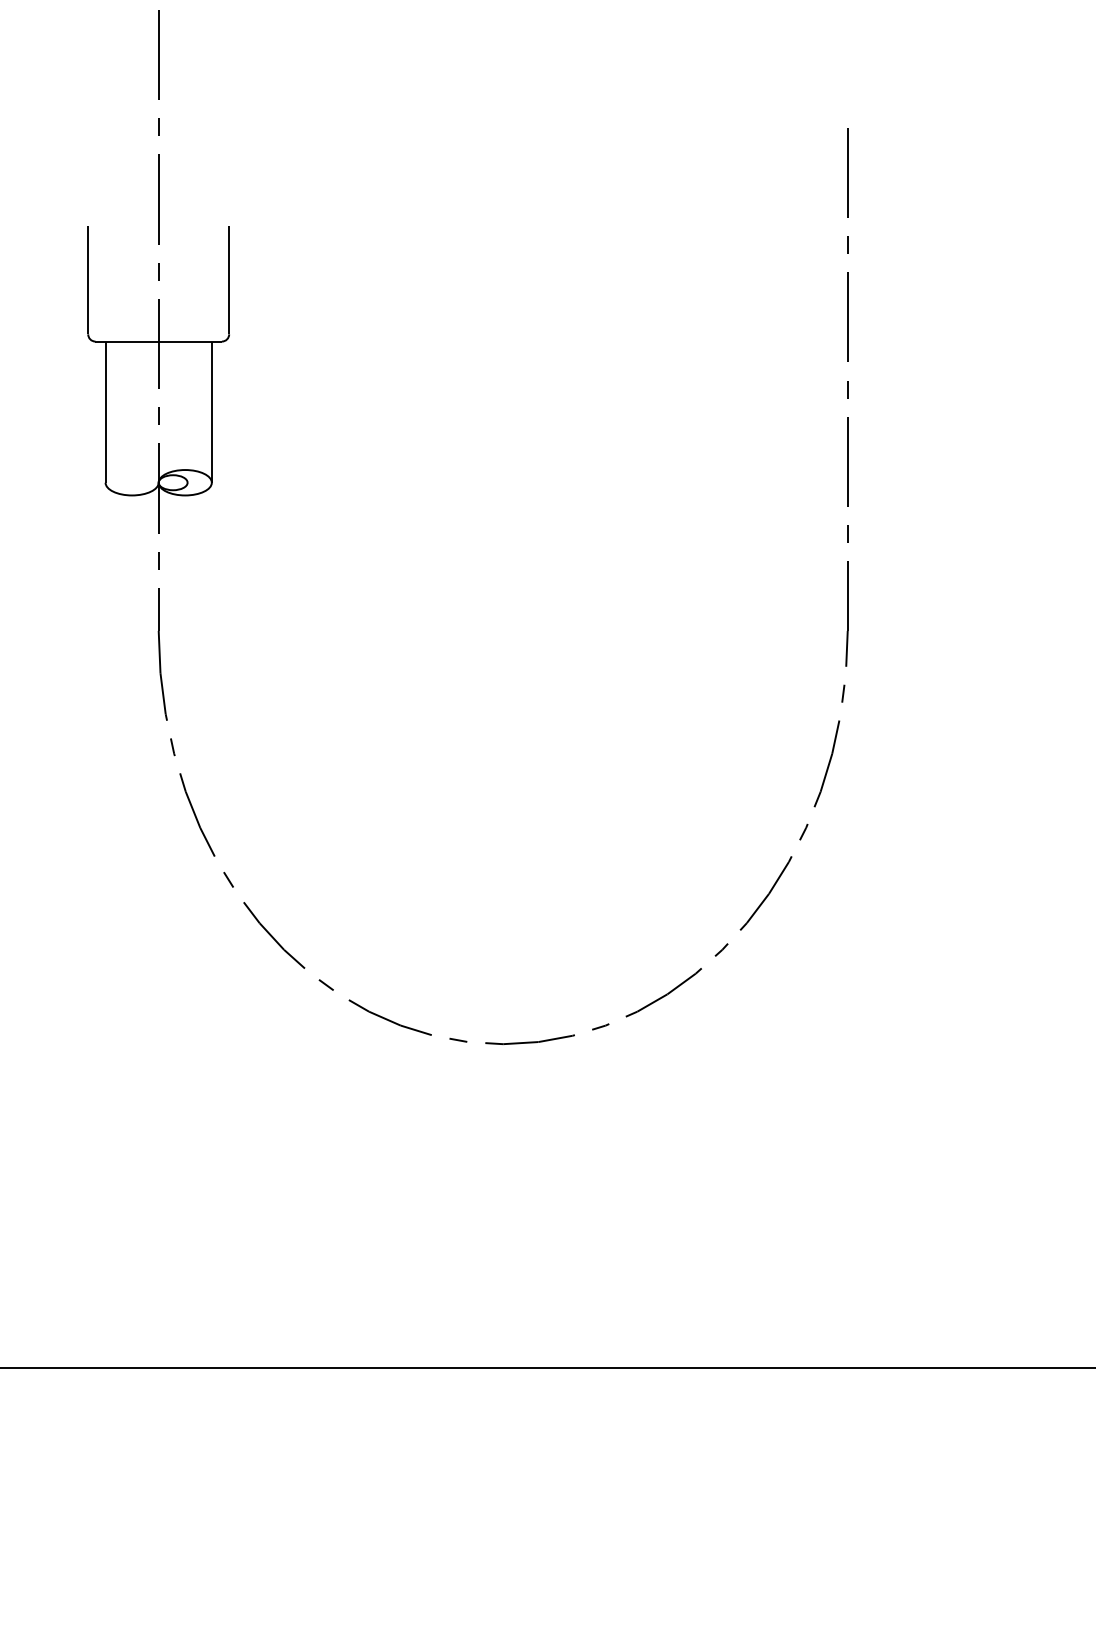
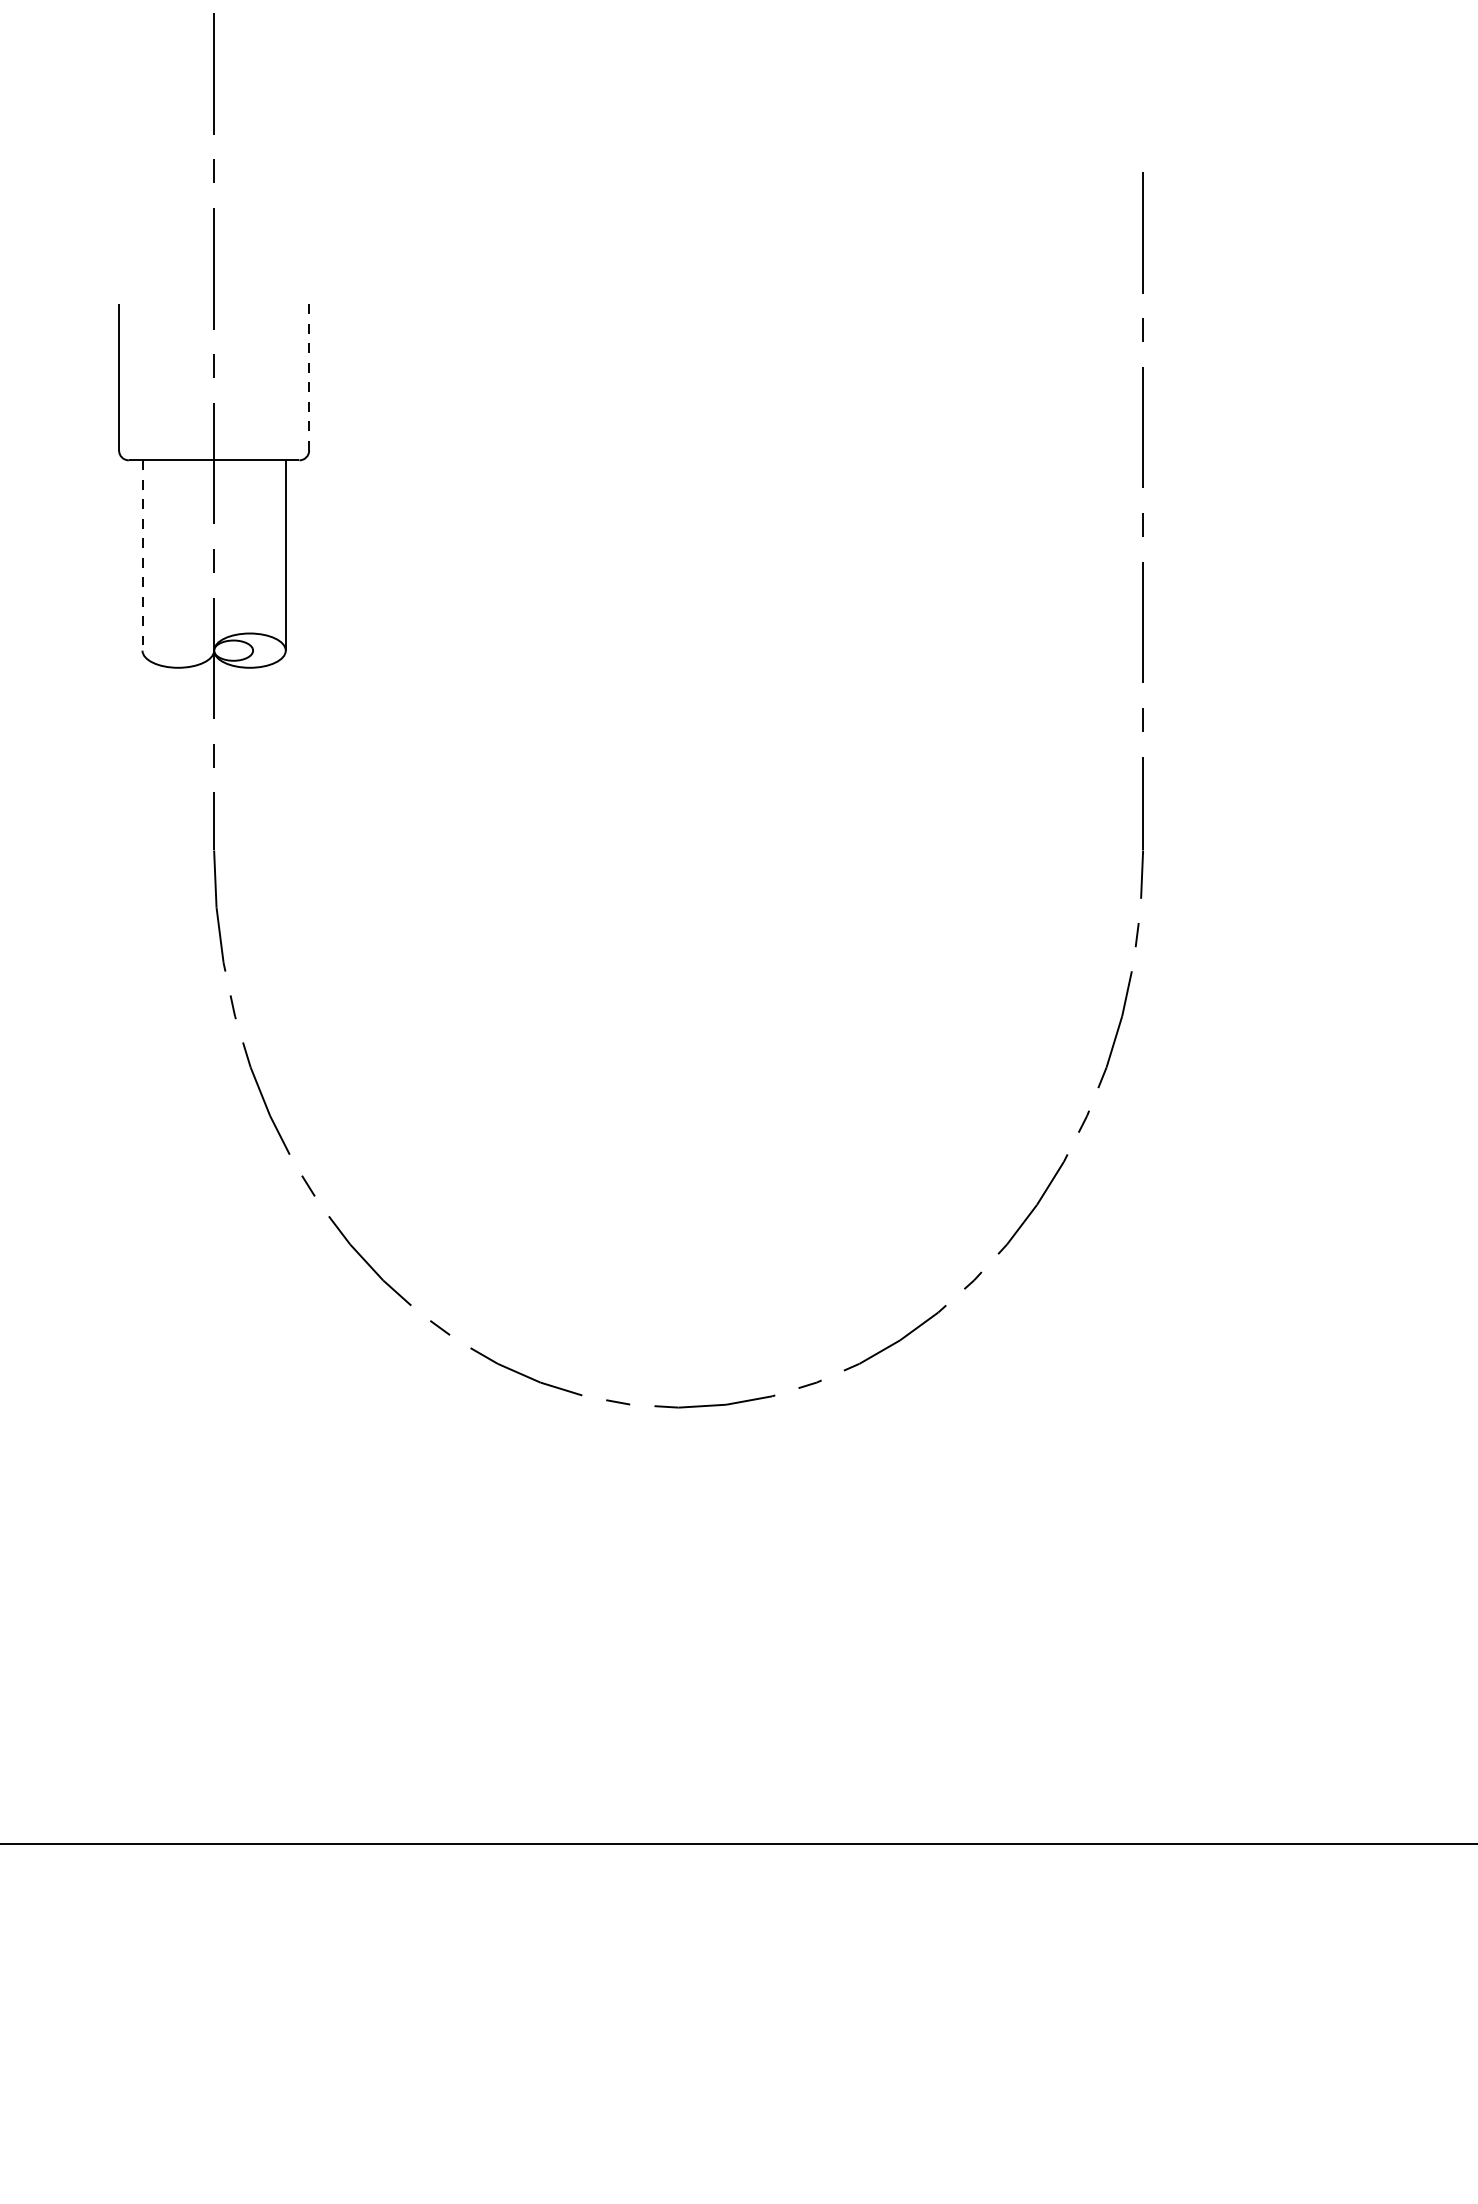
line: (229, 280) -> (309, 377), solid -> dashed
line: (105, 412) -> (142, 555), solid -> dashed

